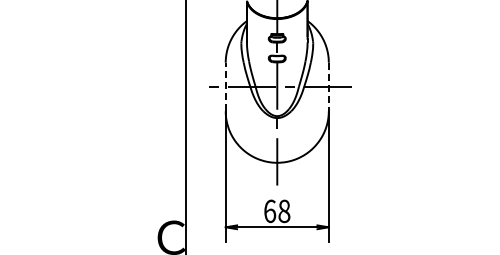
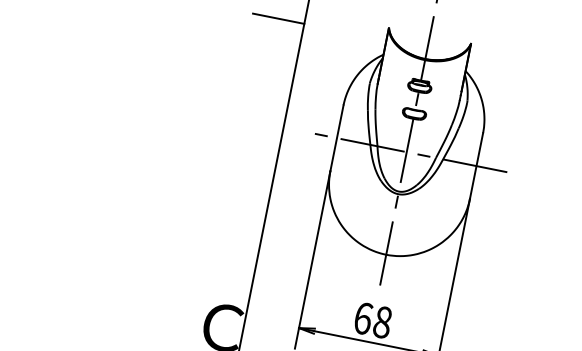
line: (167, 10) -> (278, 18), added
line: (225, 86) -> (336, 137), dashed -> solid
line: (328, 87) -> (475, 166), dashed -> solid

